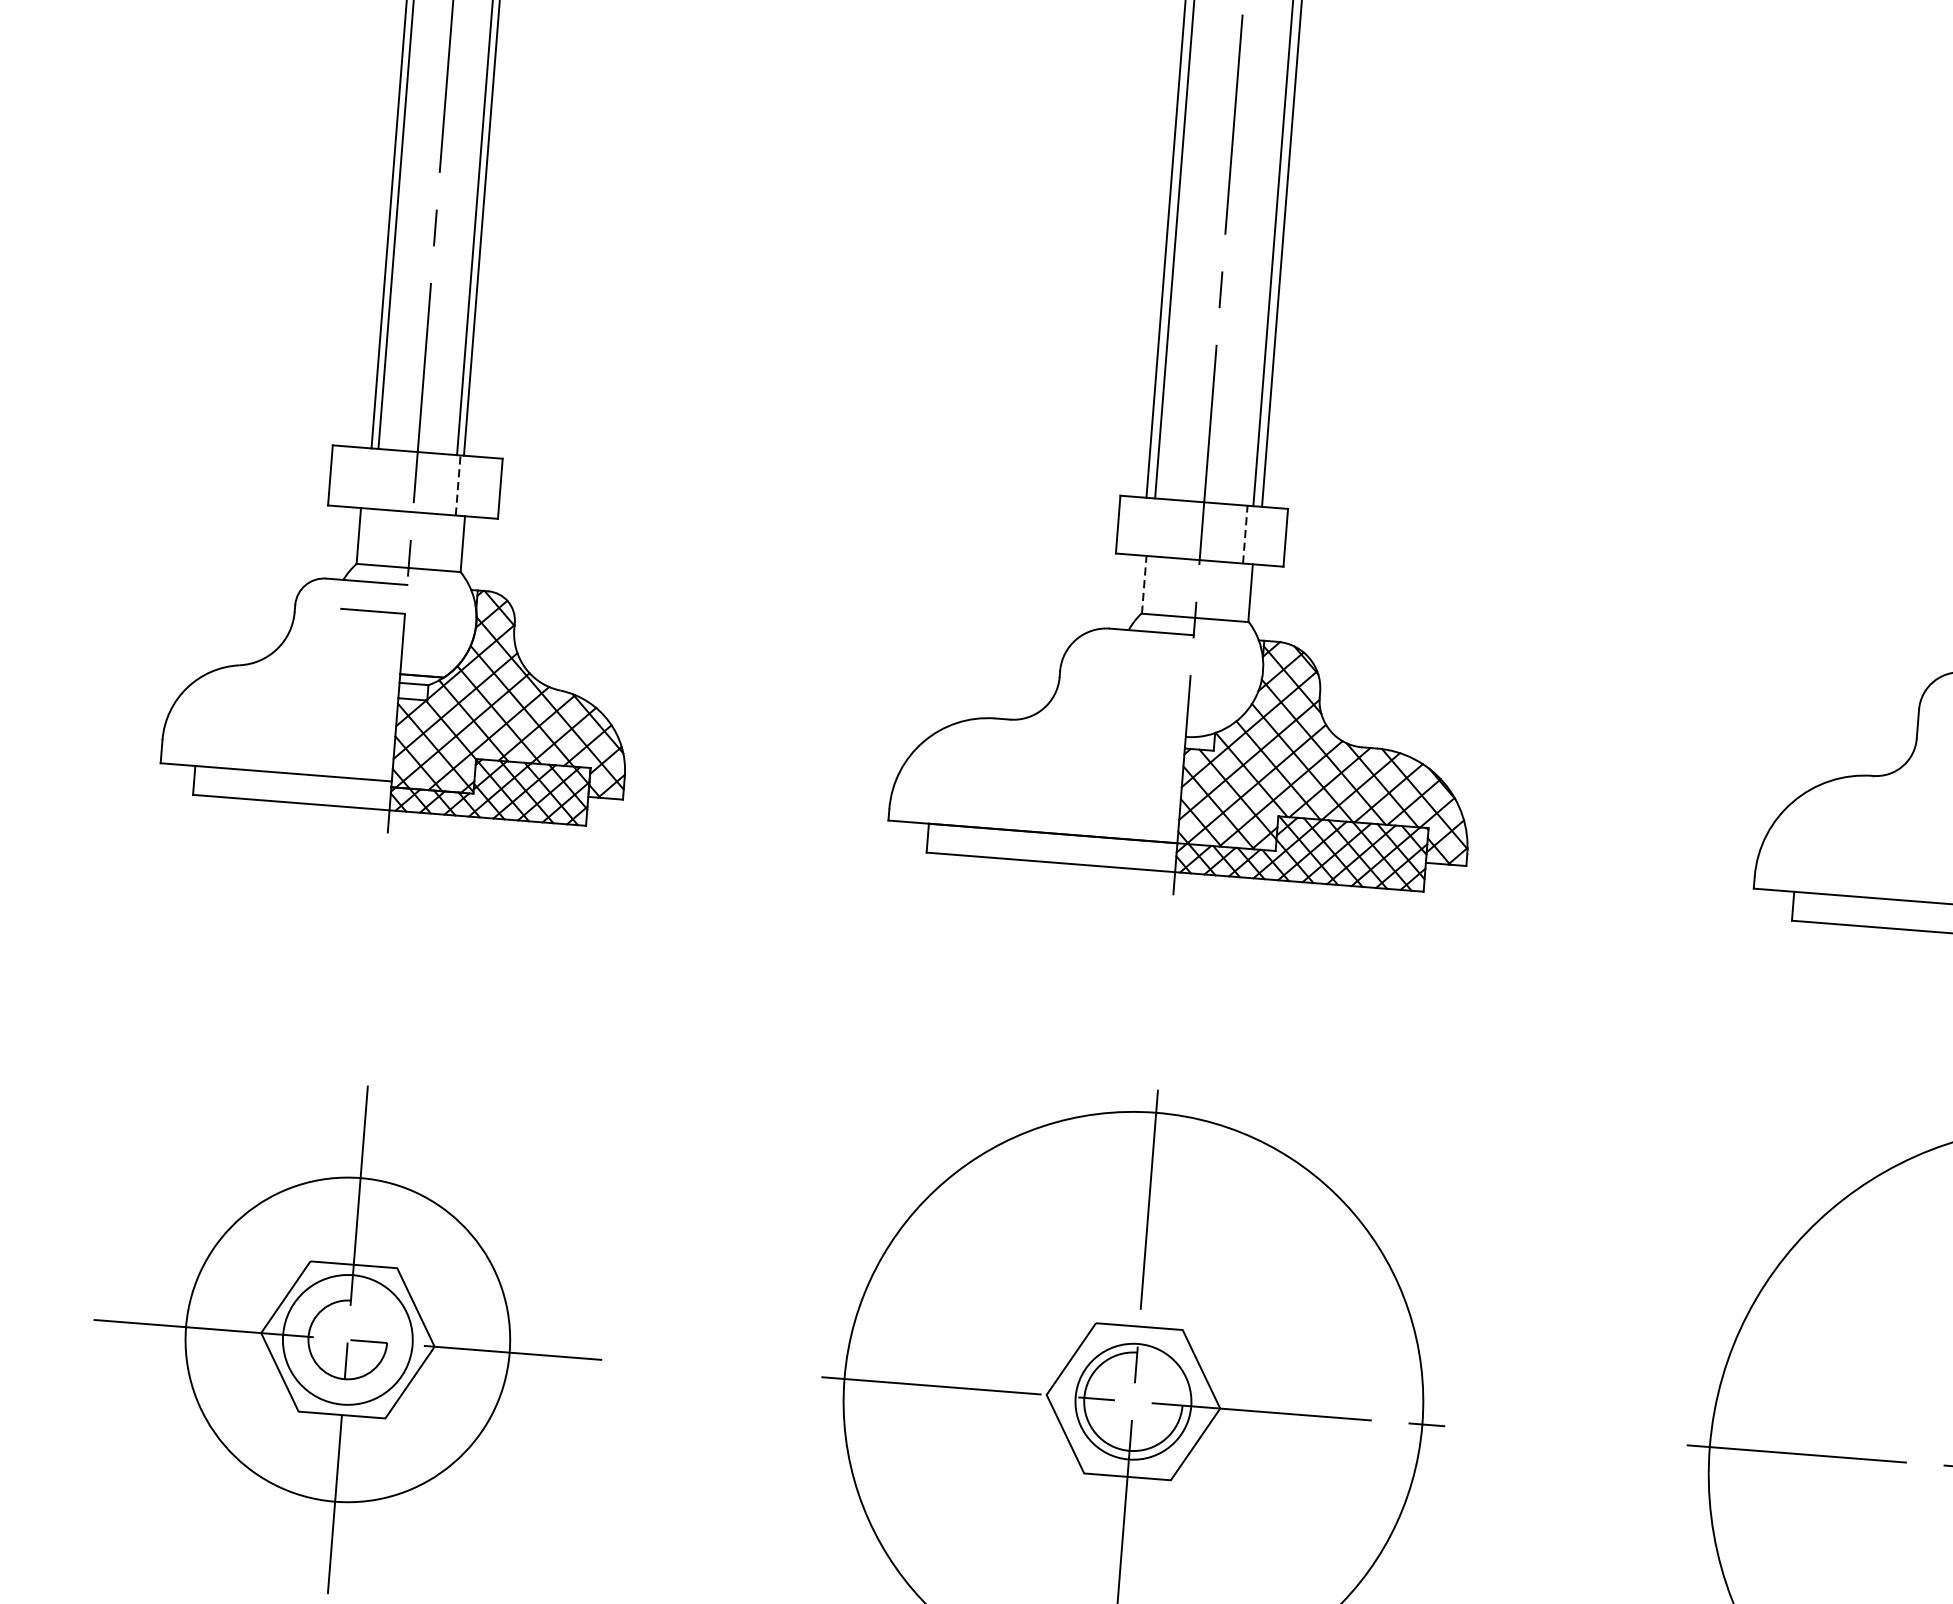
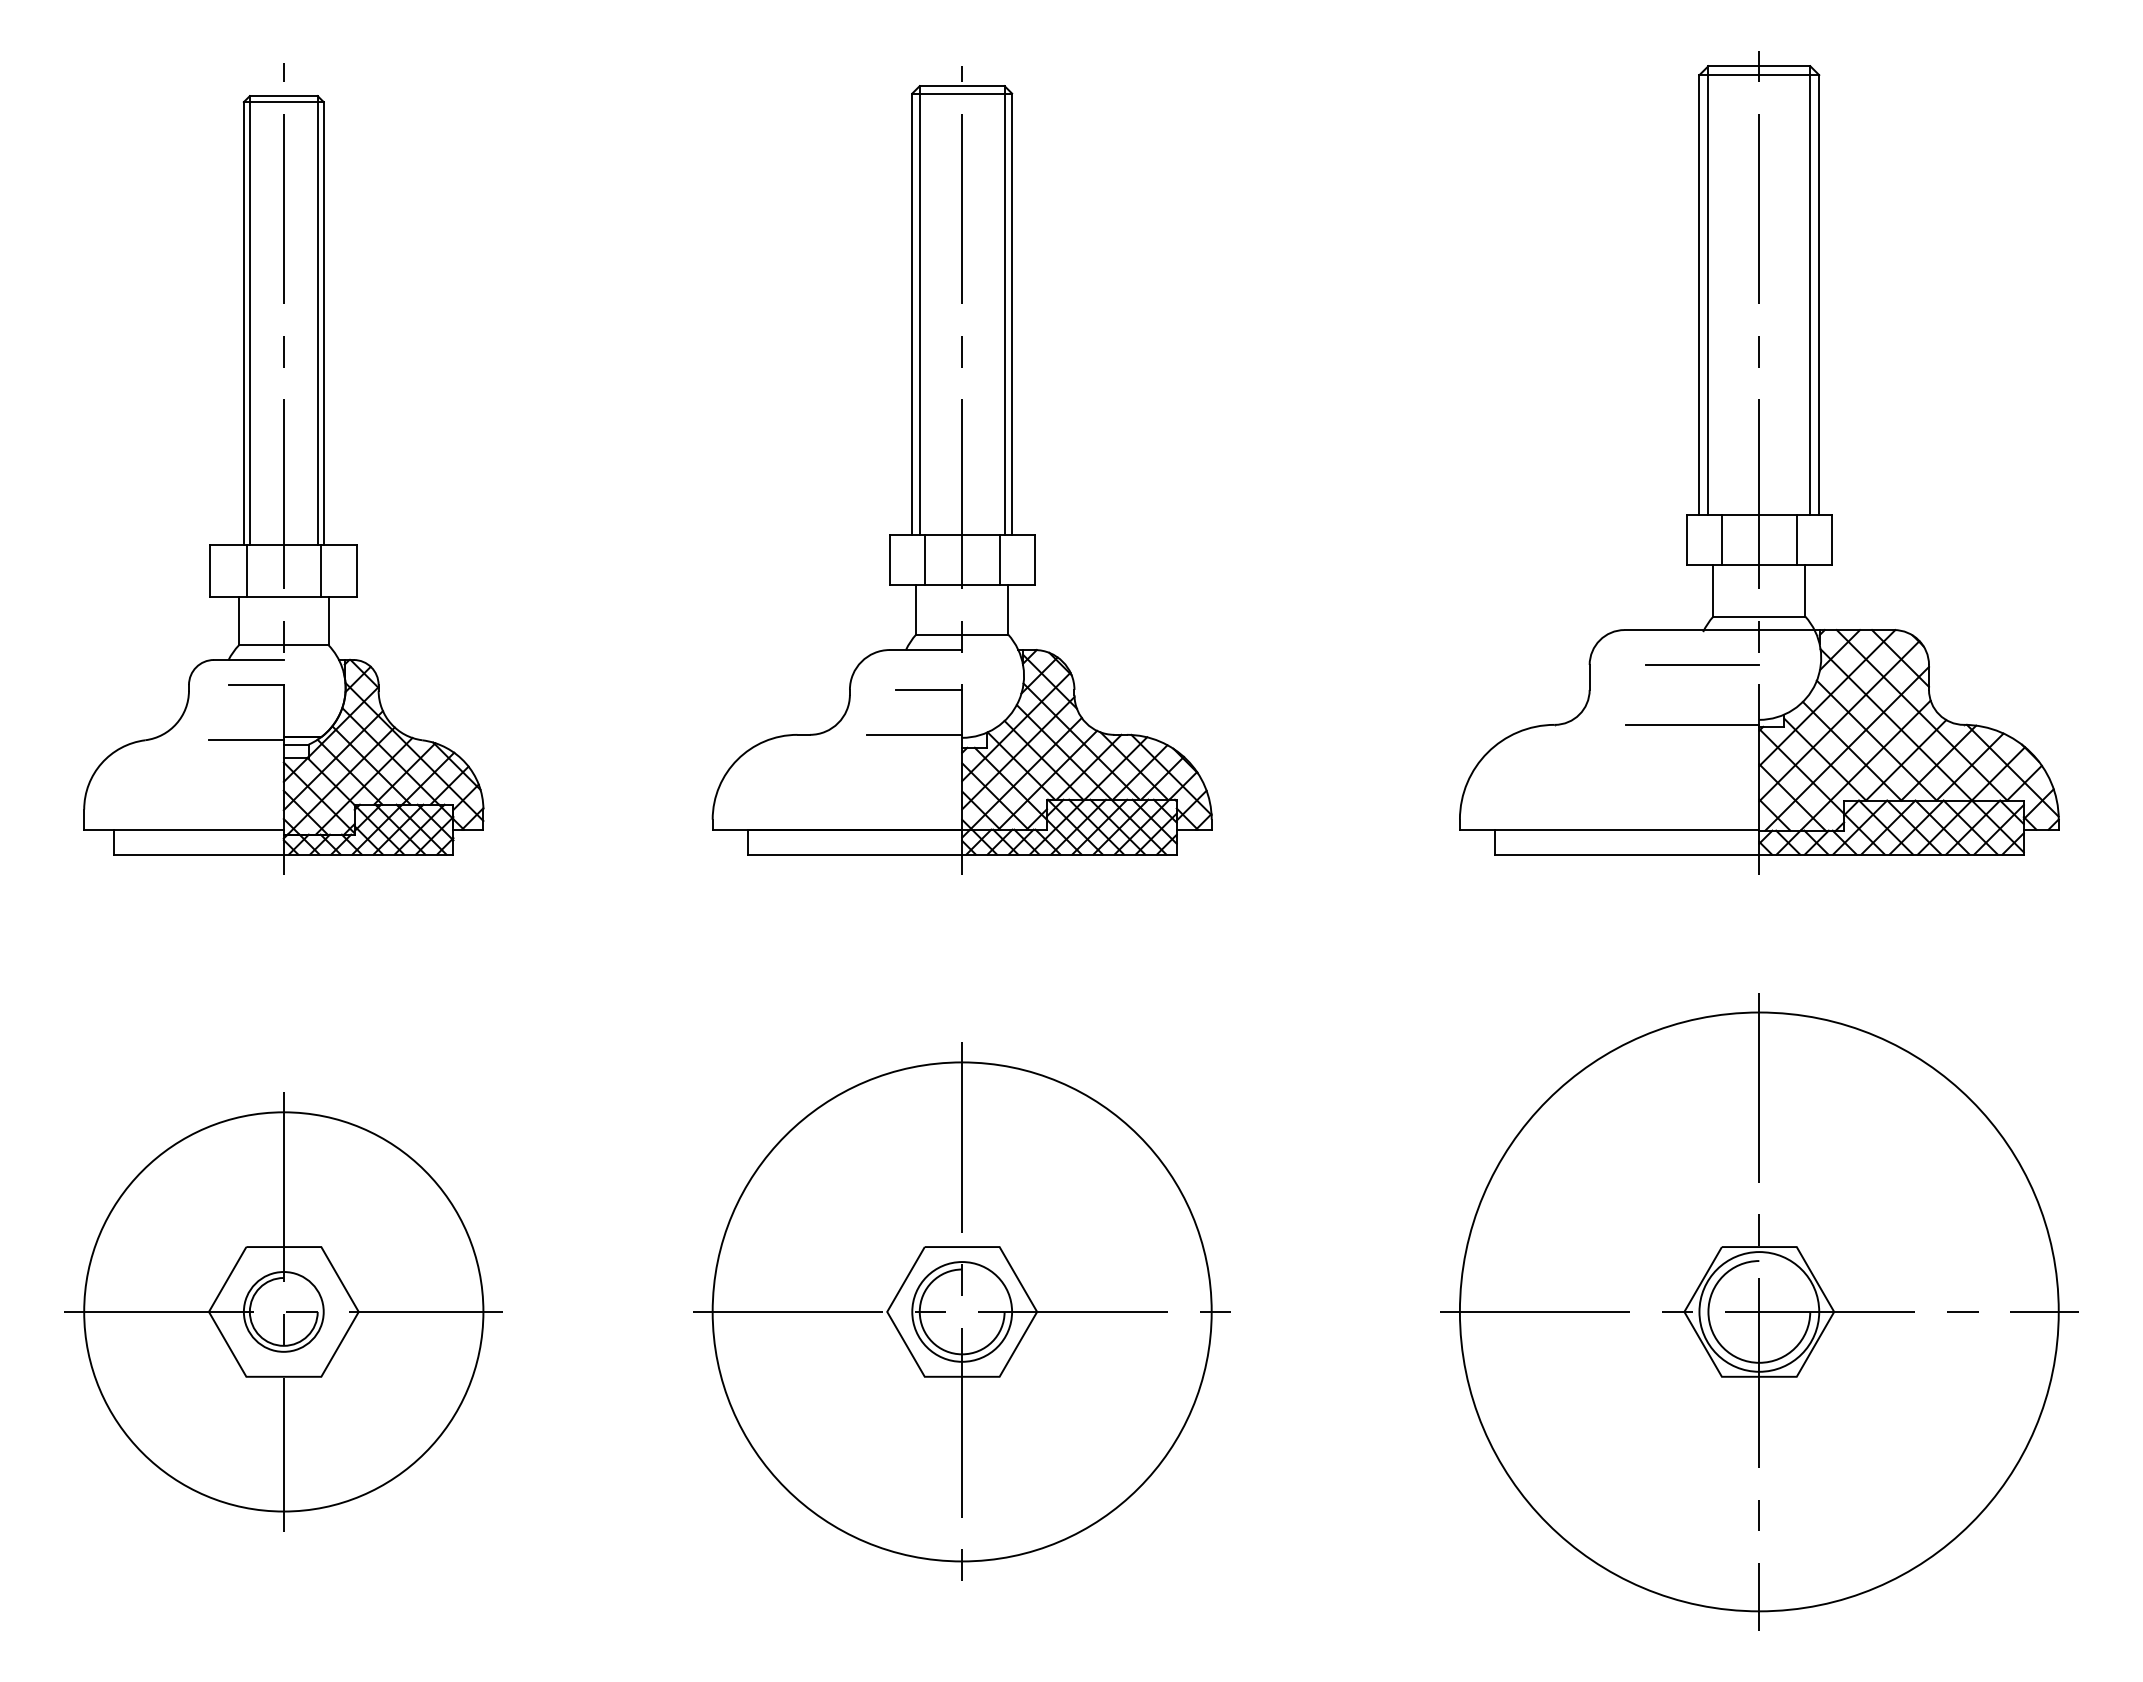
line: (373, 479) -> (247, 571), added
line: (457, 485) -> (320, 571), dashed -> solid
line: (1158, 528) -> (924, 560), added
line: (1245, 534) -> (999, 560), dashed -> solid
line: (1144, 585) -> (916, 610), dashed -> solid
line: (356, 674) -> (246, 740), added
line: (1152, 677) -> (929, 689), added
line: (1130, 728) -> (914, 734), added
circle: (347, 1339) -> (283, 1311), size x0.71
circle: (347, 1339) -> (283, 1311), size x1.43

